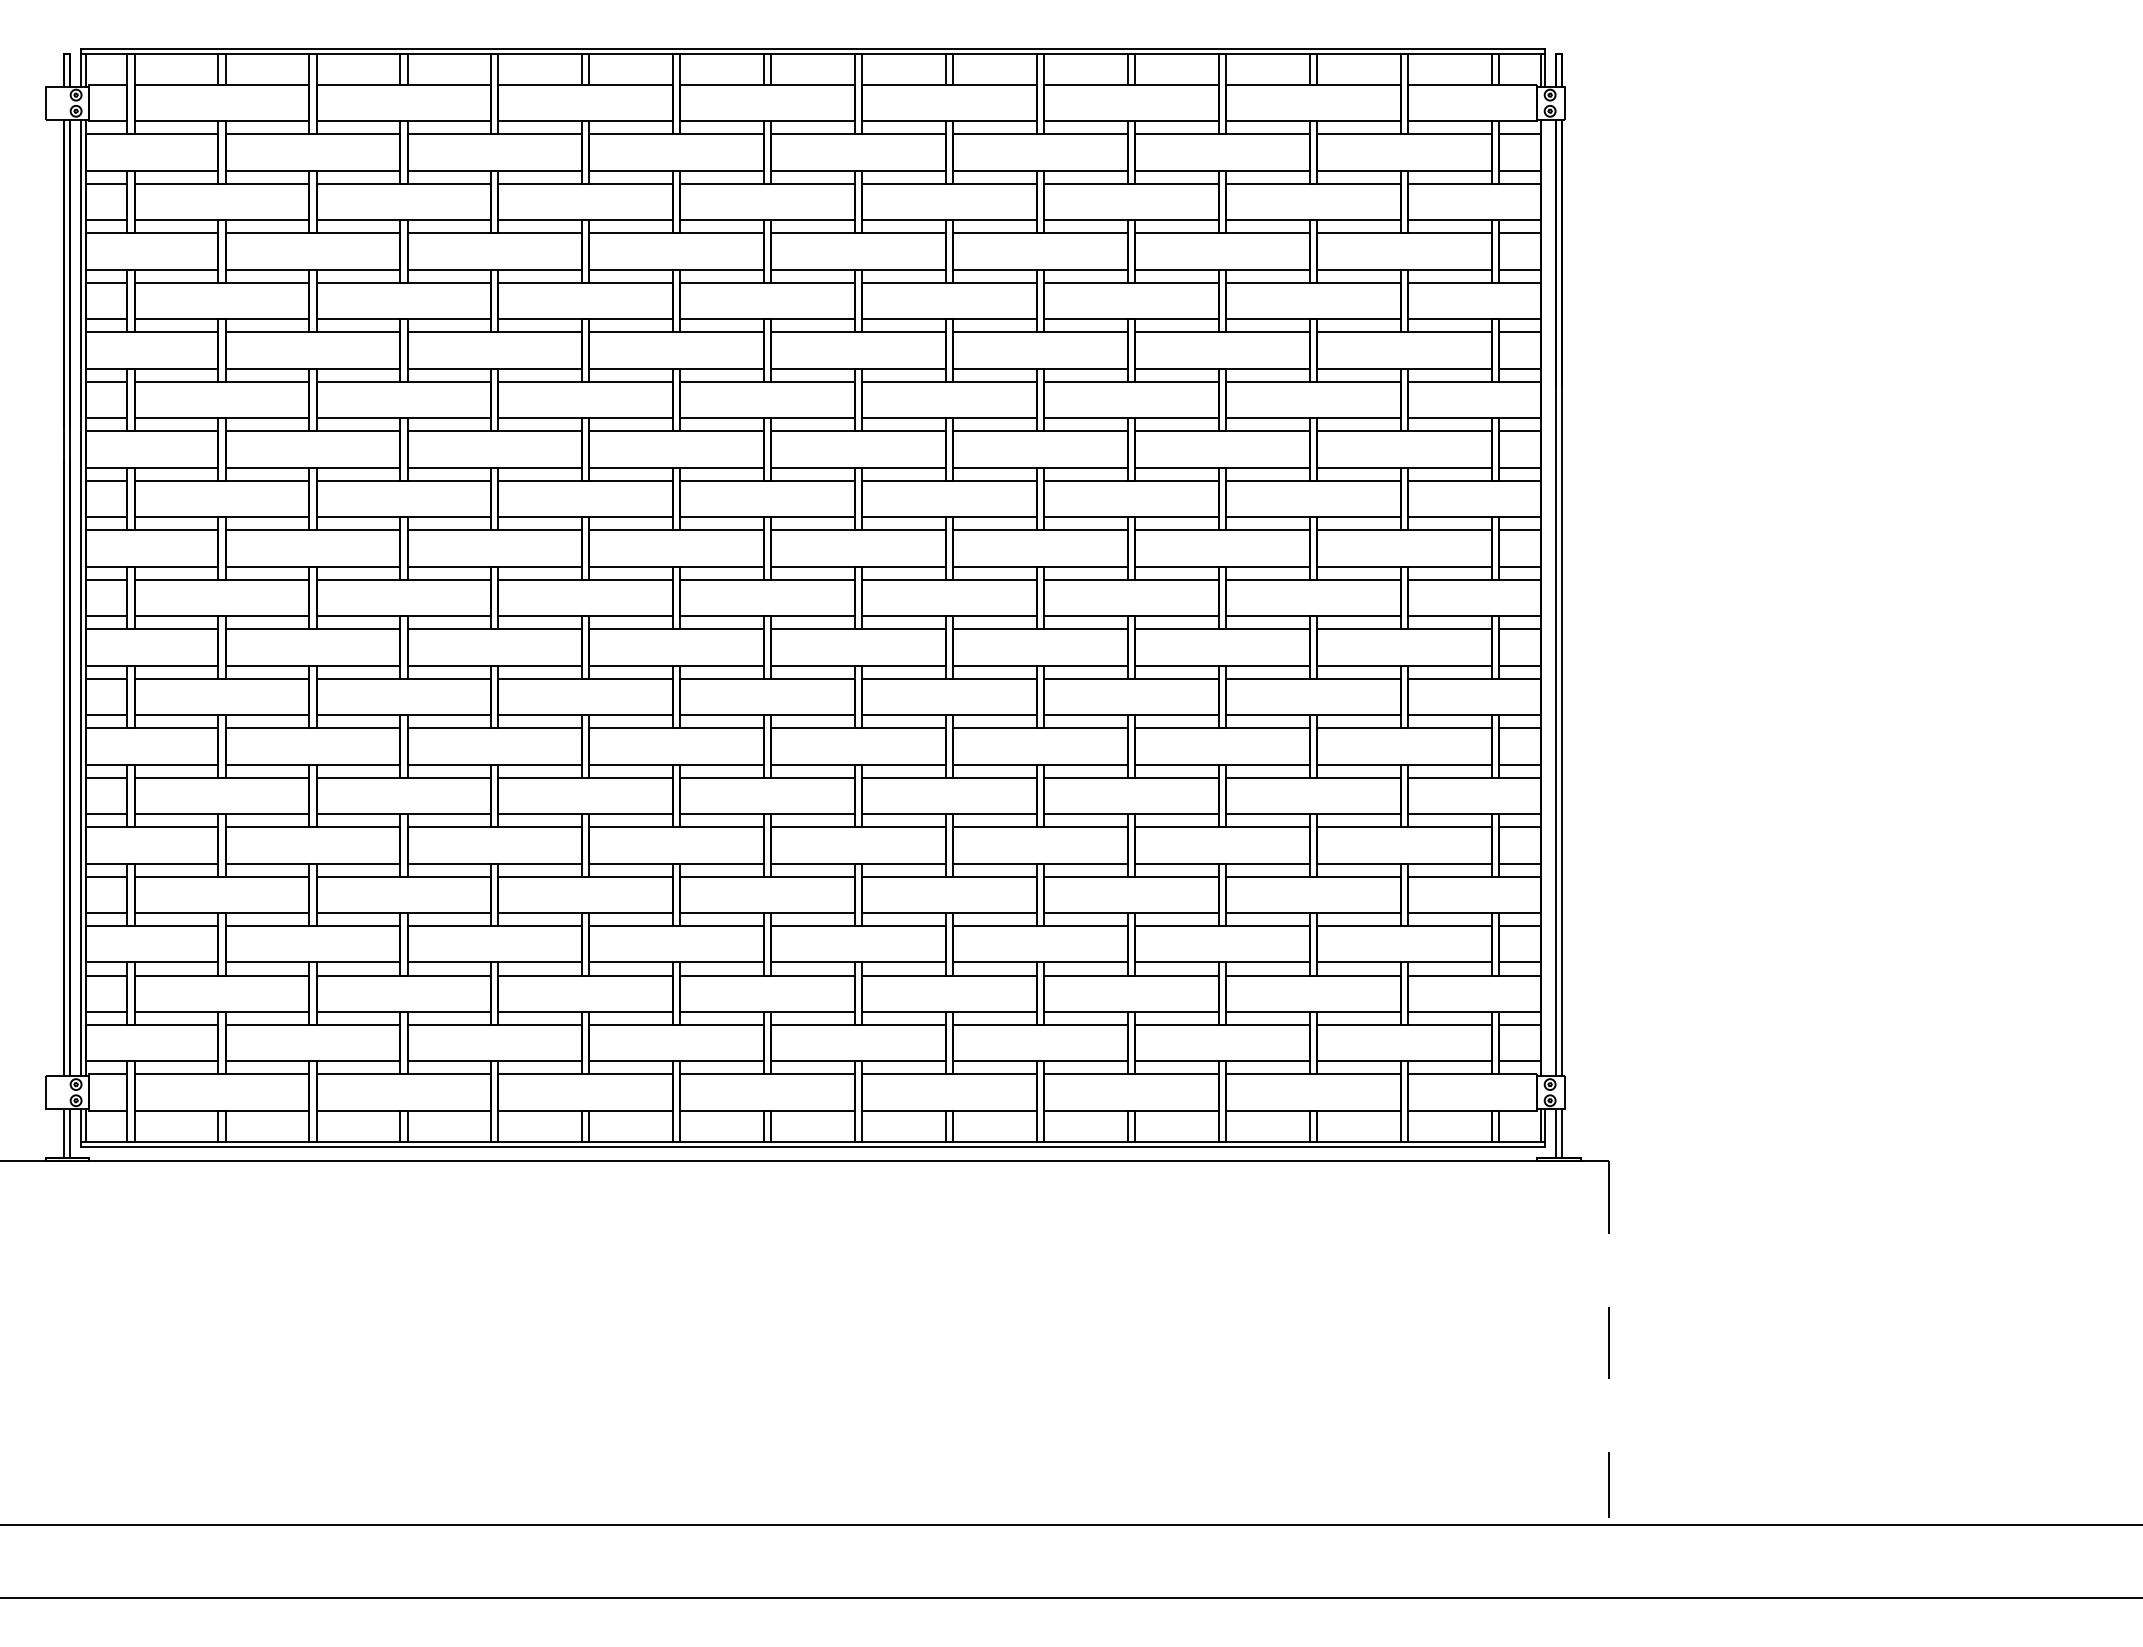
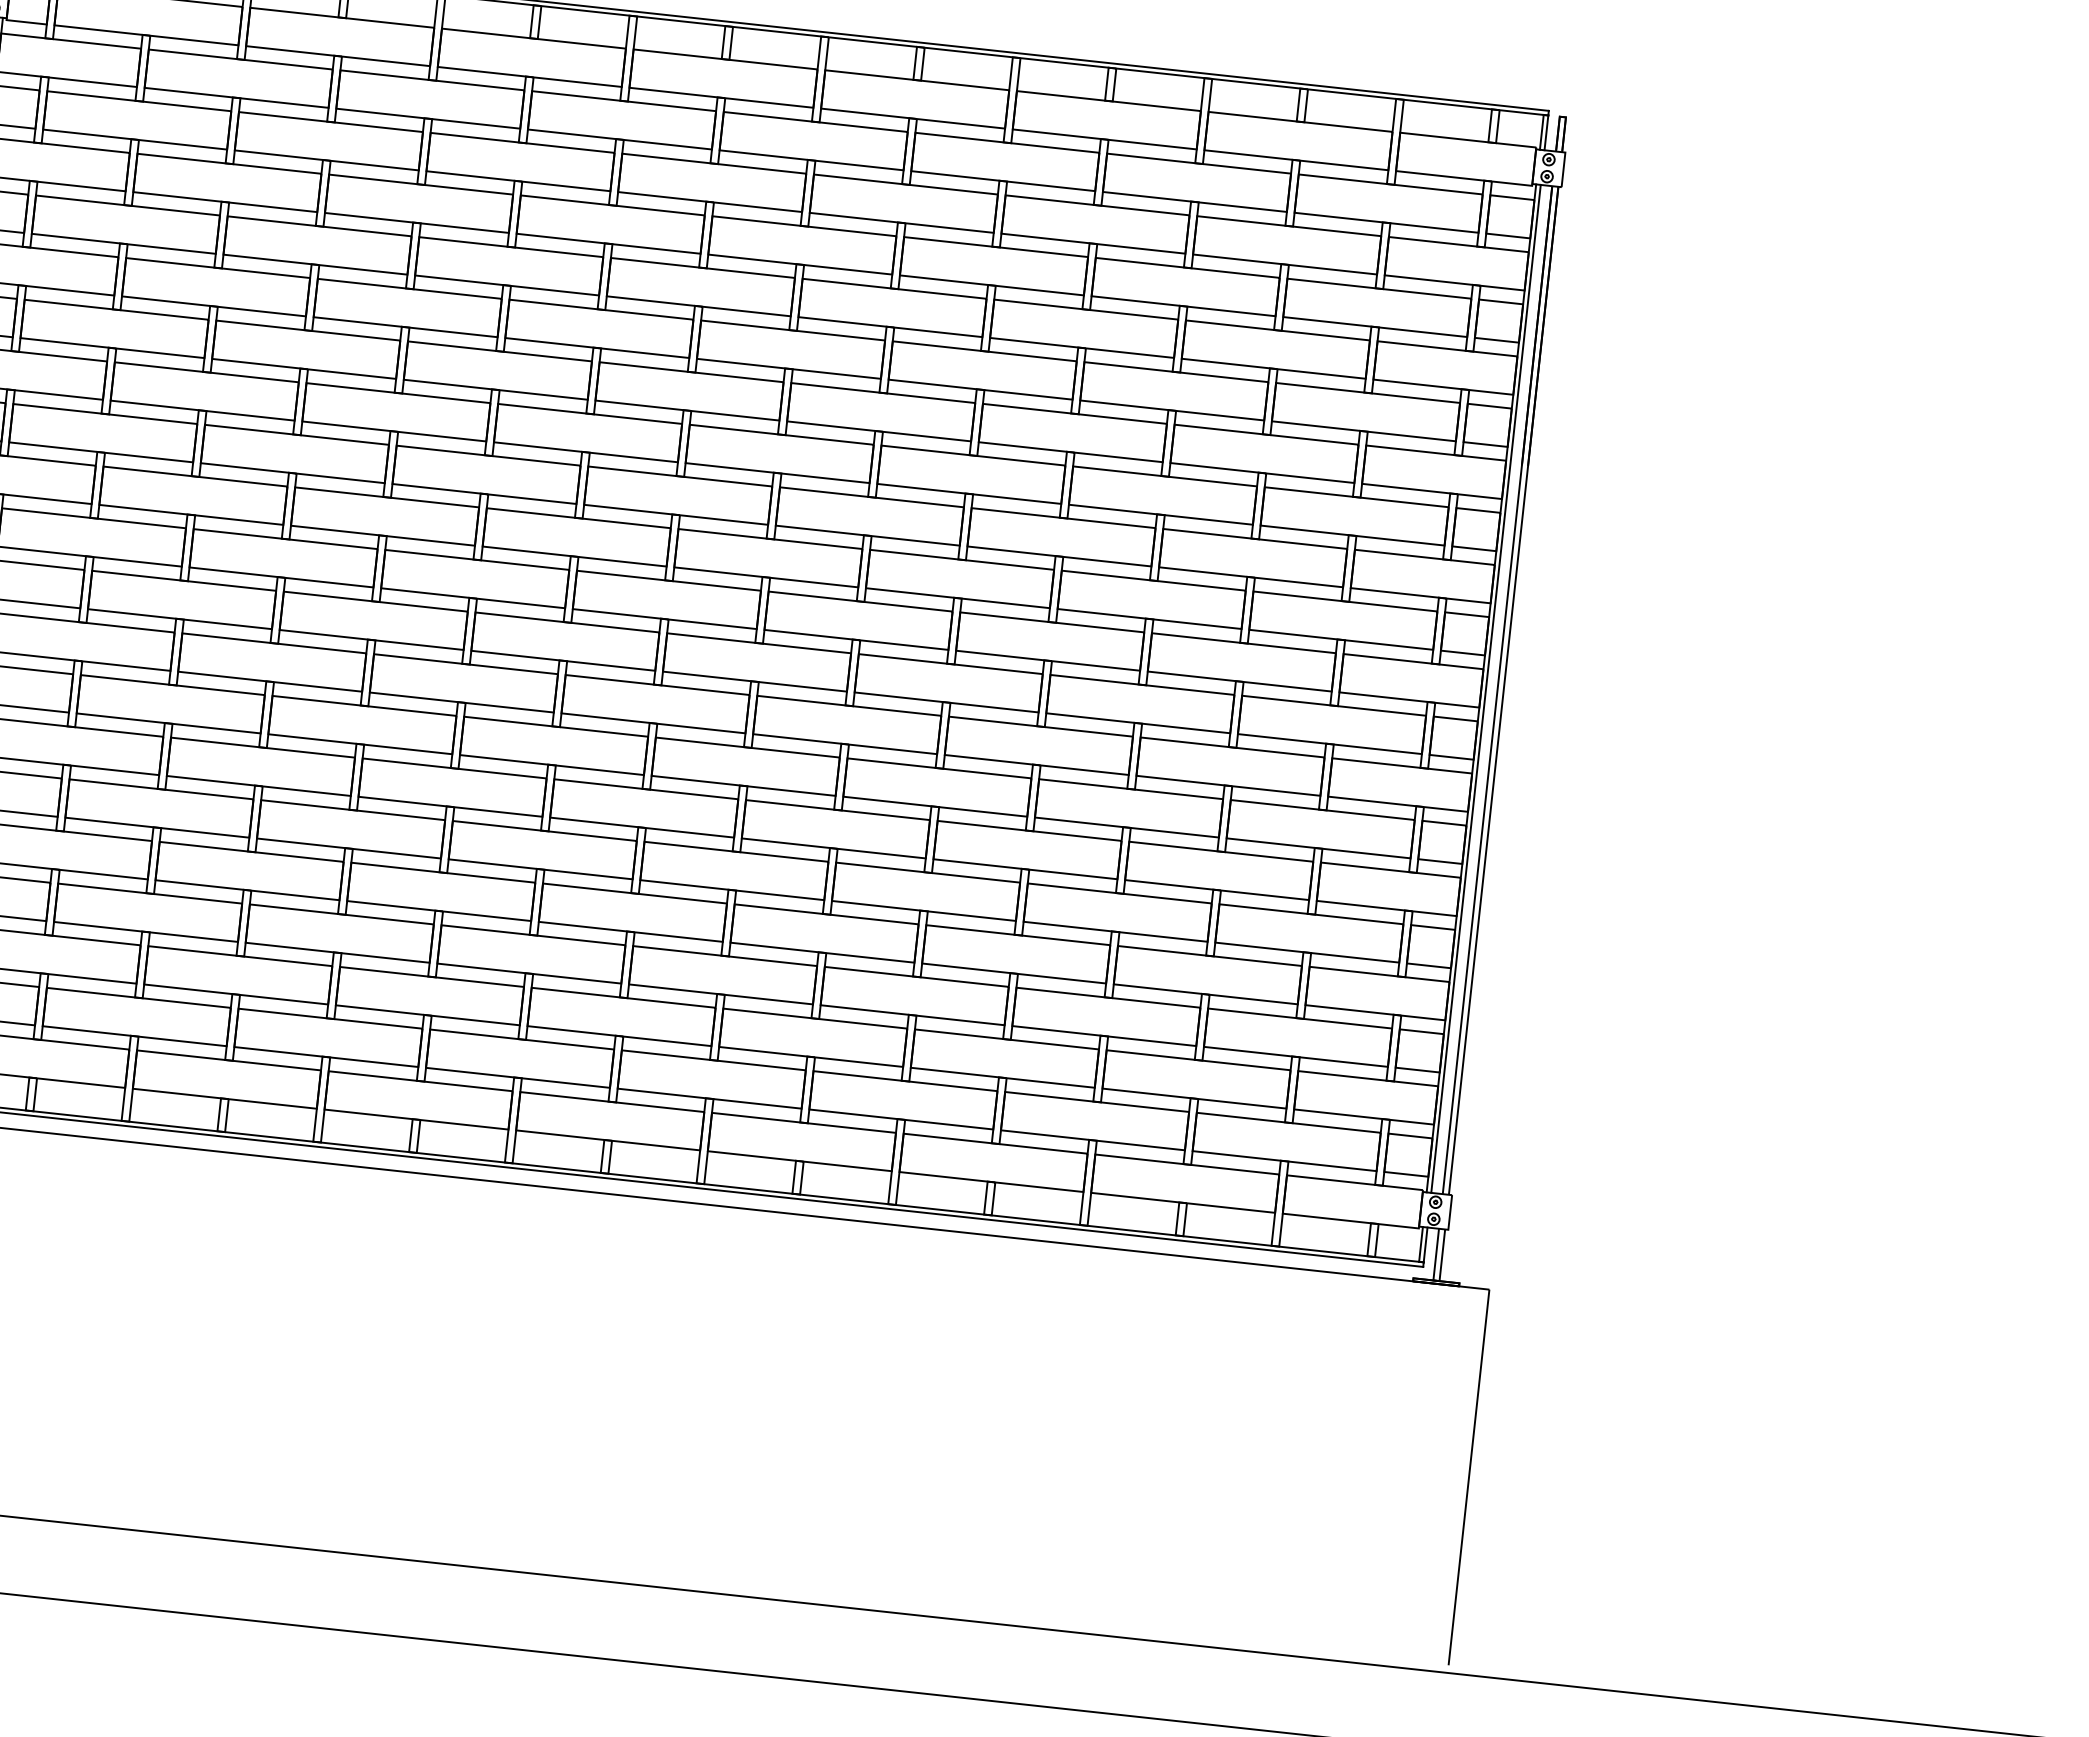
line: (1545, 597) -> (1486, 688), added
line: (1609, 1339) -> (1469, 1477), dashed -> solid

